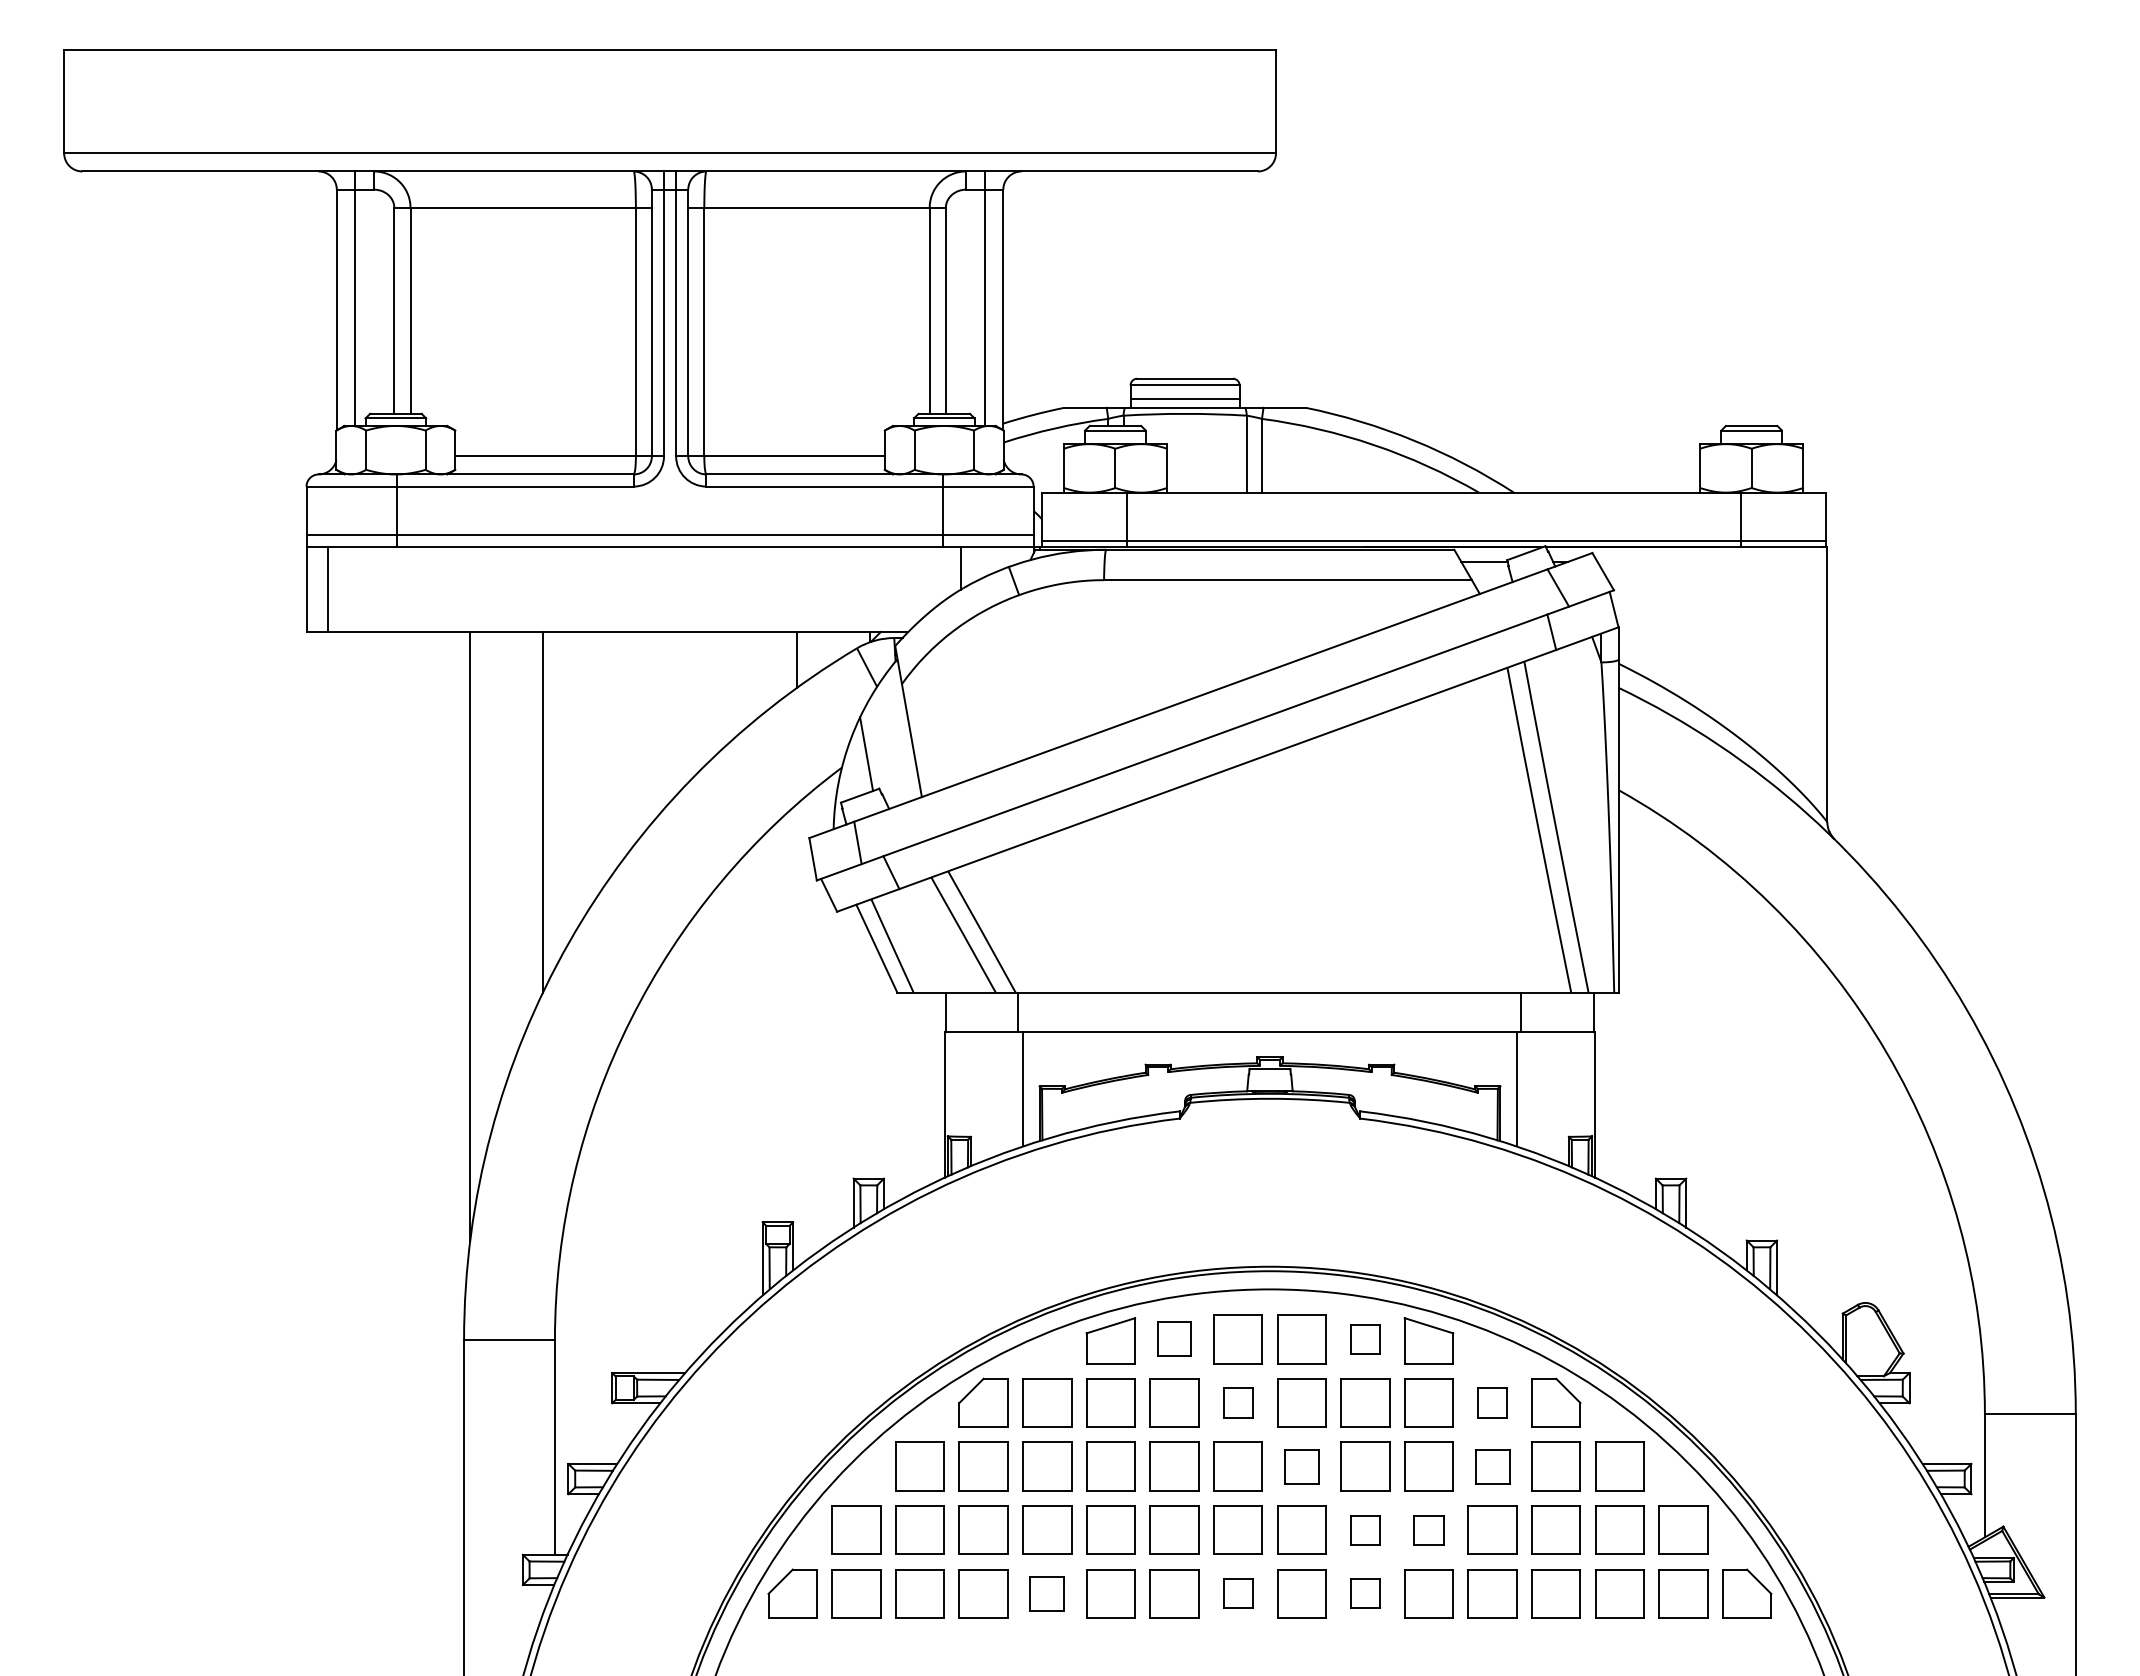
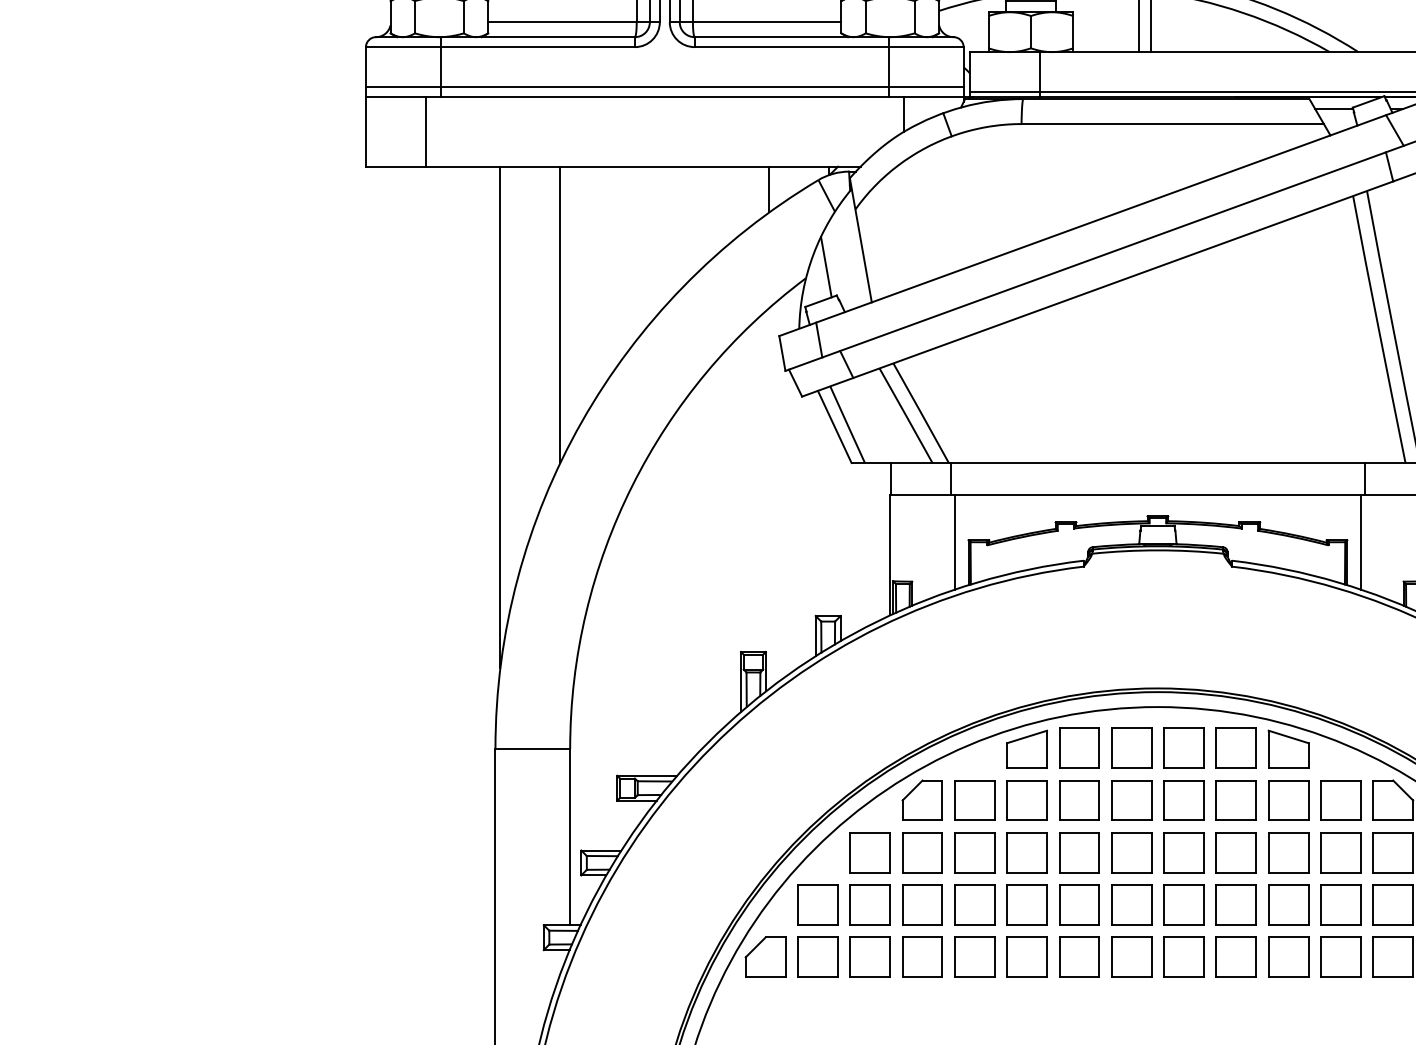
line: (328, 589) -> (425, 131), moved
part: (1174, 1339) -> (1079, 748), size x1.43
part: (1365, 1339) -> (1236, 748), size x1.67
part: (1237, 1402) -> (1131, 800), size x1.67
part: (1492, 1402) -> (1340, 800), size x1.67
part: (1301, 1466) -> (1183, 852), size x1.43
part: (1492, 1466) -> (1340, 852), size x1.43
part: (1365, 1529) -> (1236, 904), size x1.67
part: (1428, 1529) -> (1288, 904), size x1.67
part: (1047, 1593) -> (975, 957), size x1.43
part: (1237, 1593) -> (1131, 957), size x1.67
part: (1365, 1593) -> (1236, 957), size x1.67

